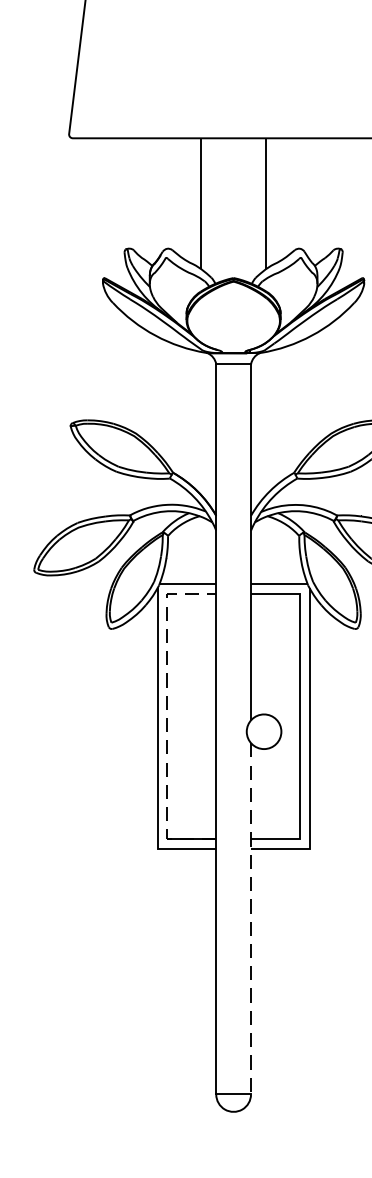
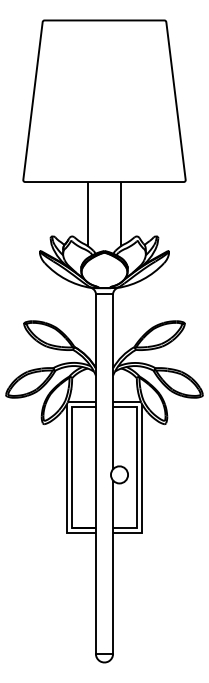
line: (166, 716) -> (71, 467), dashed -> solid
line: (251, 919) -> (113, 567), dashed -> solid

